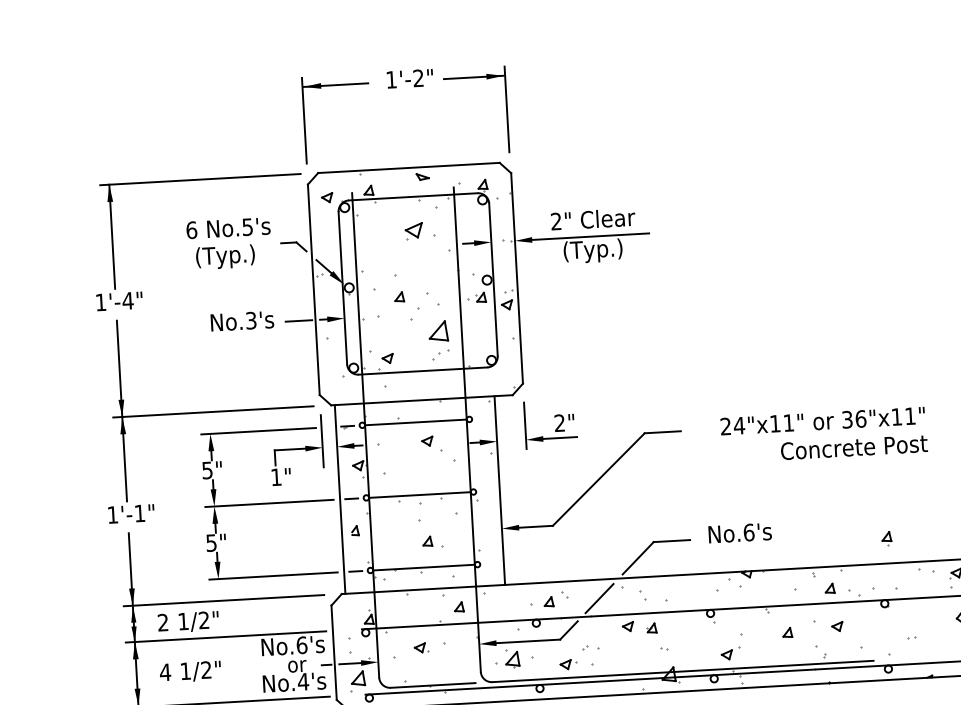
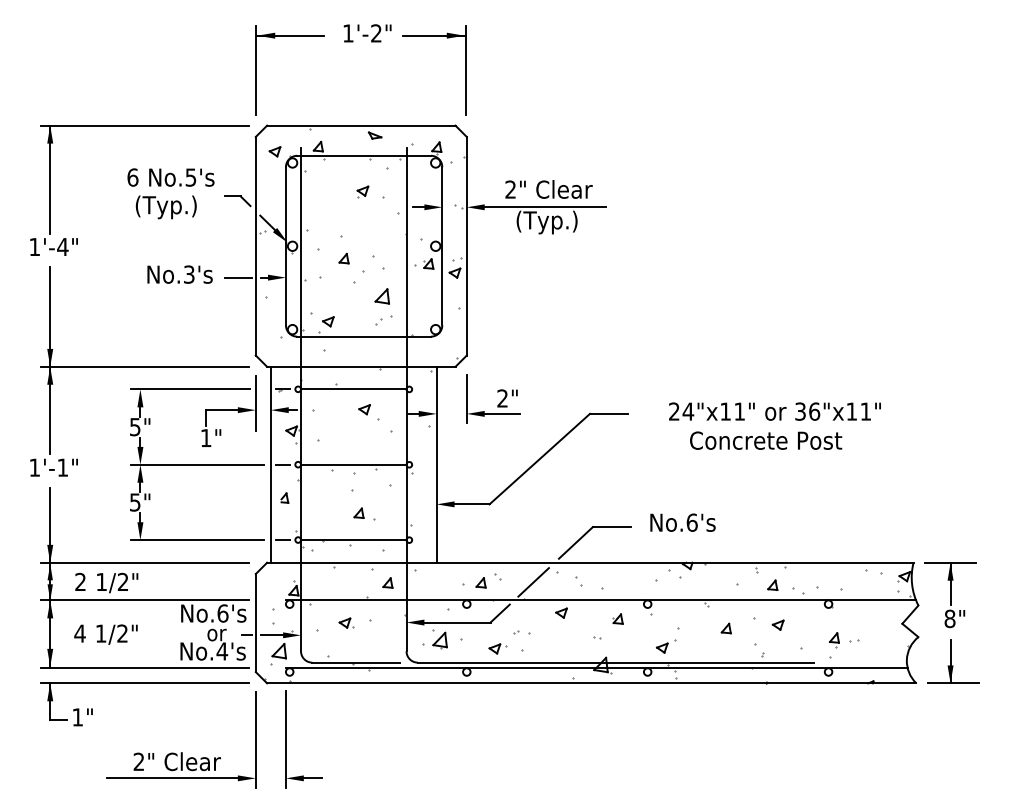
part: (413, 231) -> (362, 191), size x0.62
part: (437, 331) -> (381, 296), size x0.71
text: (854, 447) -> (766, 440), moved
part: (886, 539) -> (834, 640), moved
part: (651, 627) -> (617, 618), moved

